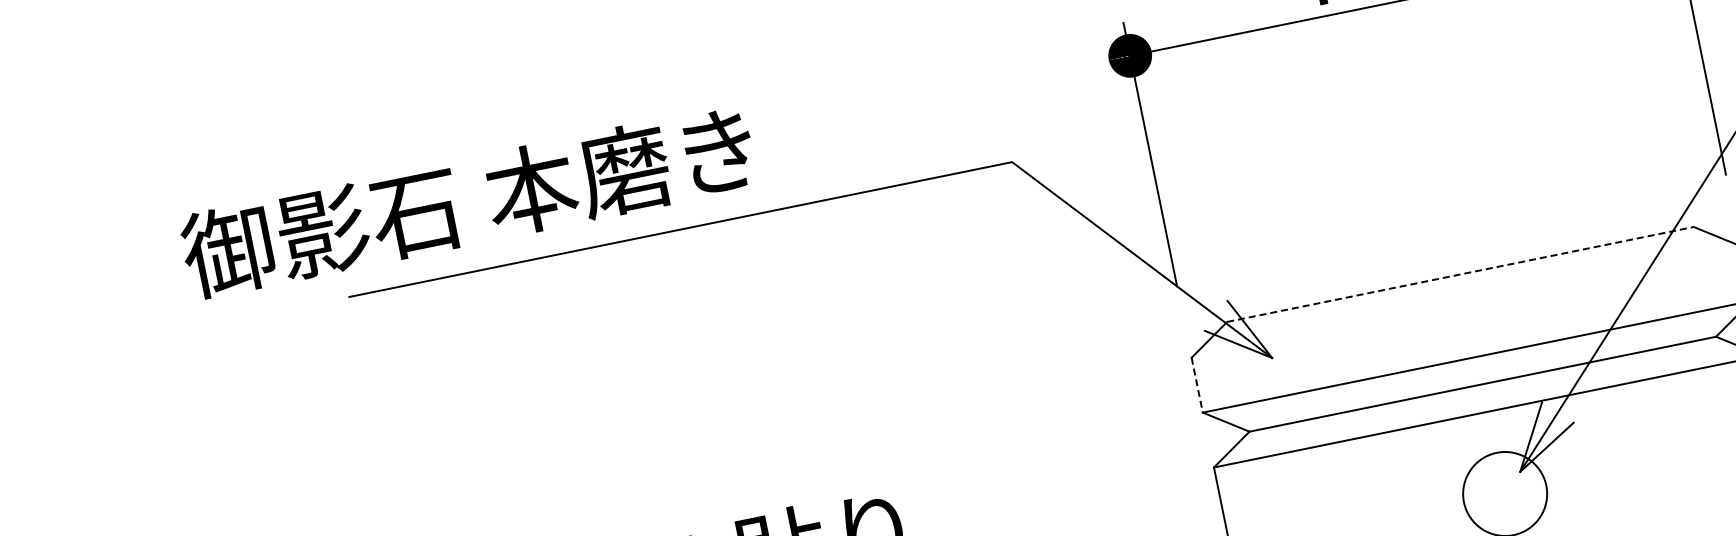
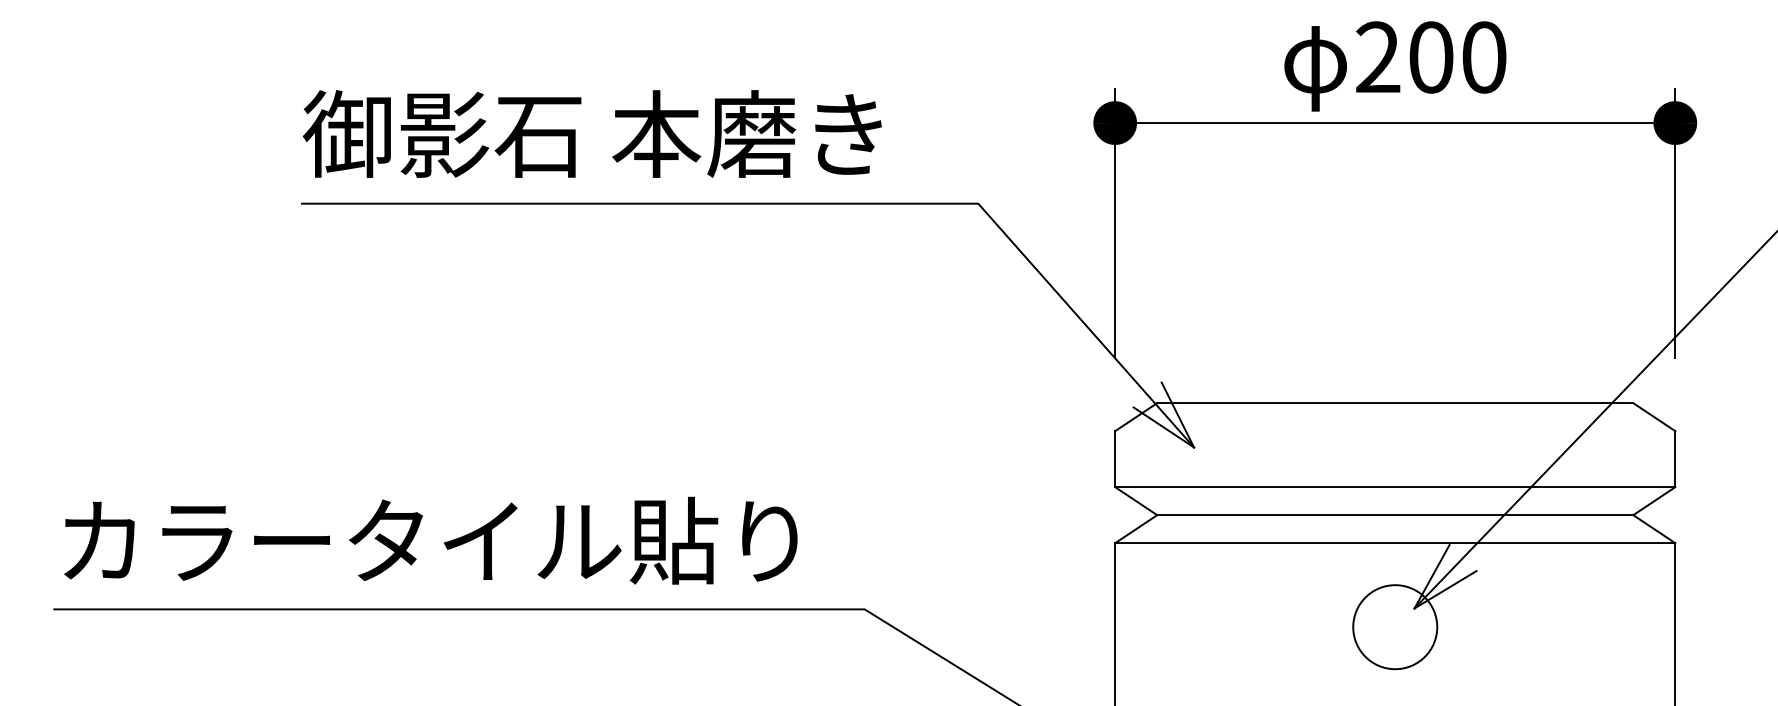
text: (467, 201) -> (591, 133), moved
line: (1460, 274) -> (1395, 403), dashed -> solid
line: (1197, 385) -> (1115, 459), dashed -> solid

